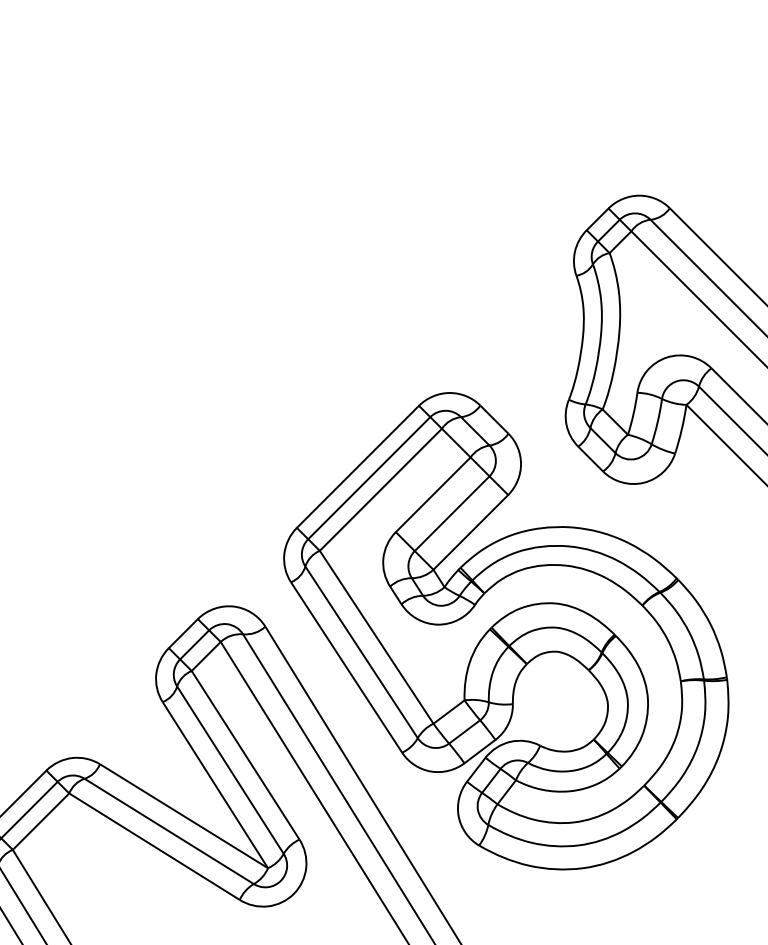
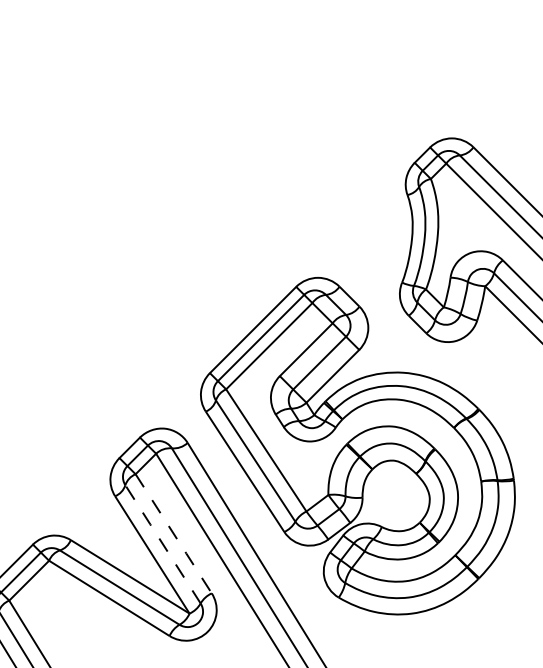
line: (246, 756) -> (174, 534), solid -> dashed
line: (229, 769) -> (162, 543), solid -> dashed

